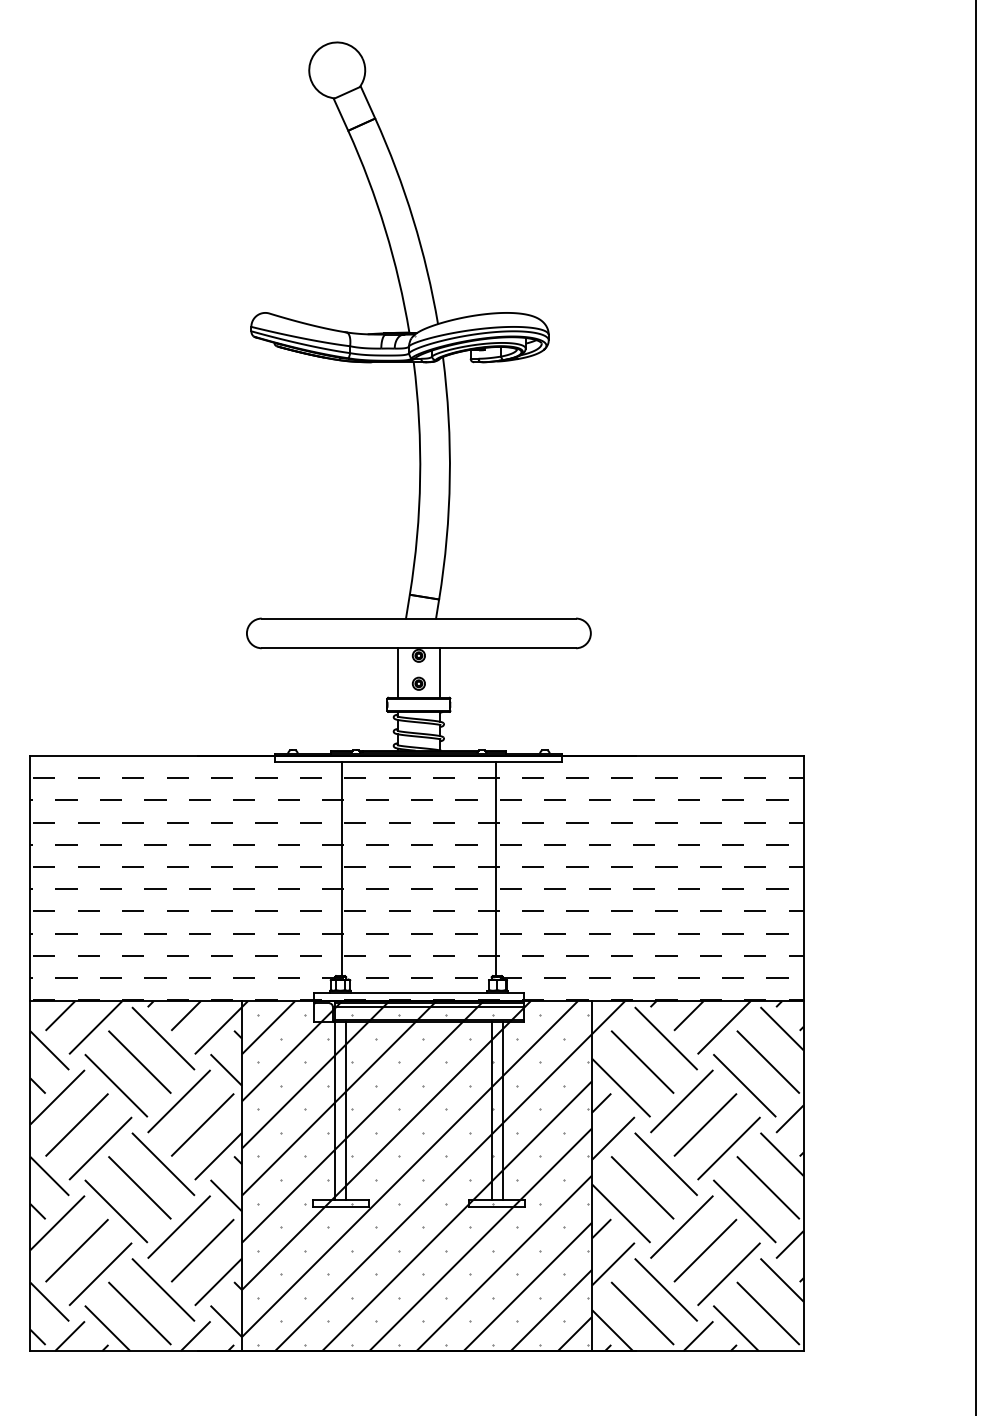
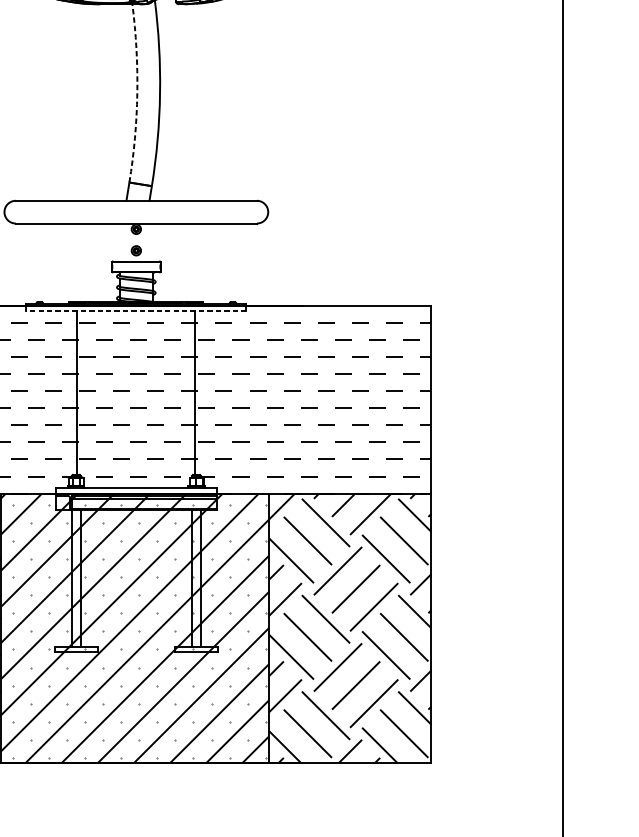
arc: (420, 478) -> (137, 93), solid -> dashed
line: (397, 672) -> (119, 242), removed
line: (440, 672) -> (152, 242), removed
line: (418, 761) -> (136, 310), solid -> dashed

